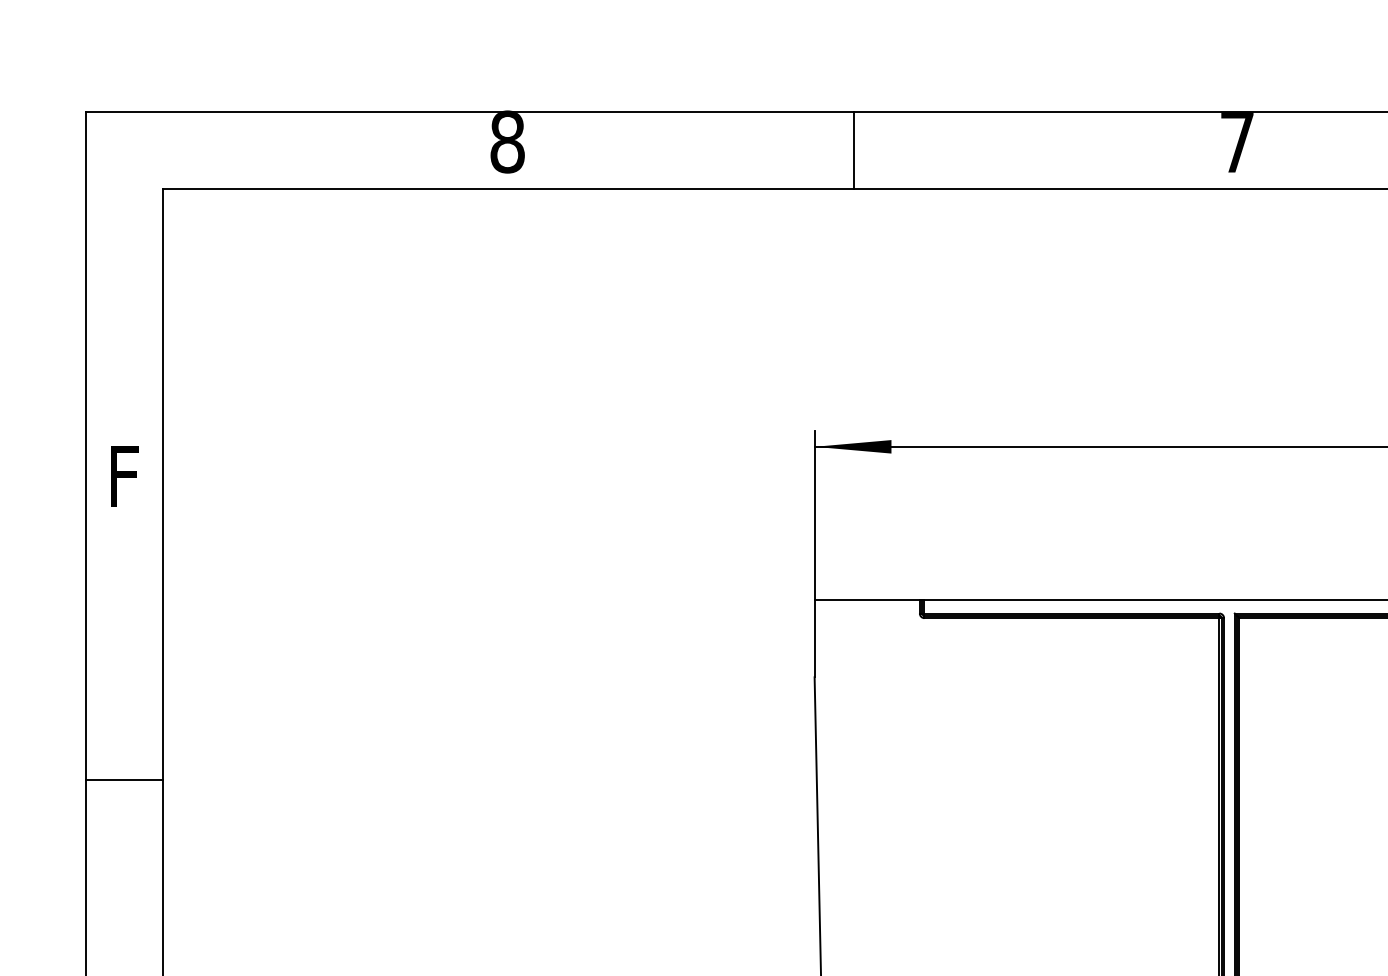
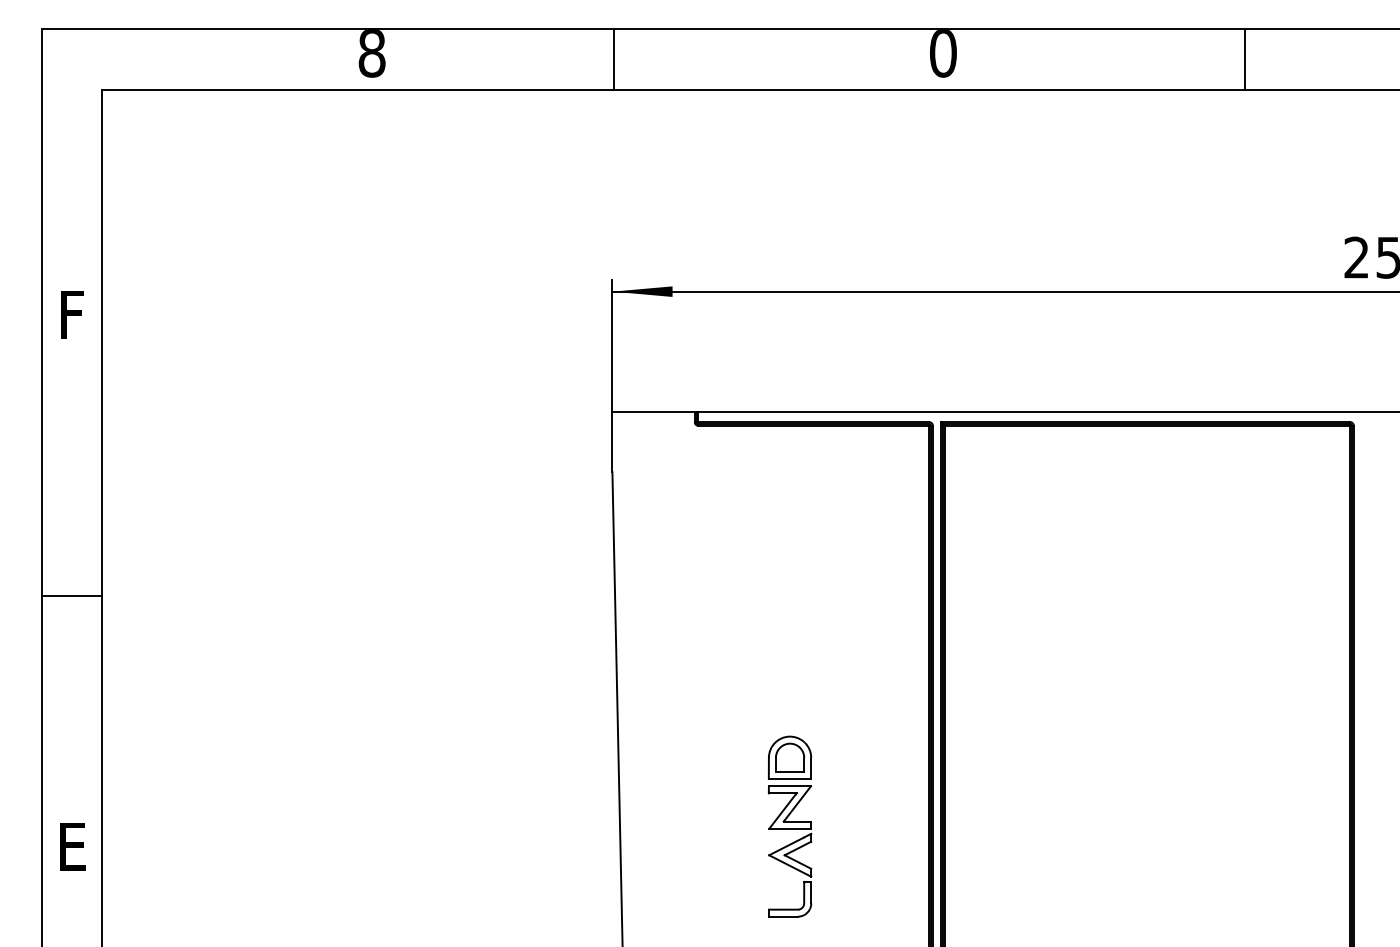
text: (1237, 142) -> (943, 53), 7 -> 0
line: (854, 150) -> (614, 59), moved
line: (123, 780) -> (71, 595), moved

